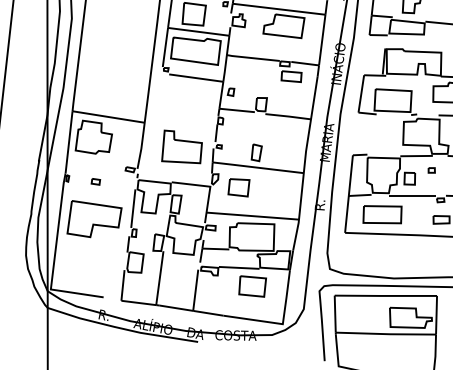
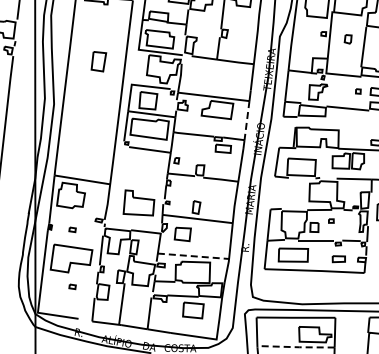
line: (322, 39) -> (247, 120), solid -> dashed
line: (252, 216) -> (193, 256), solid -> dashed
part: (95, 255) -> (72, 286), added
line: (386, 334) -> (296, 347), solid -> dashed

